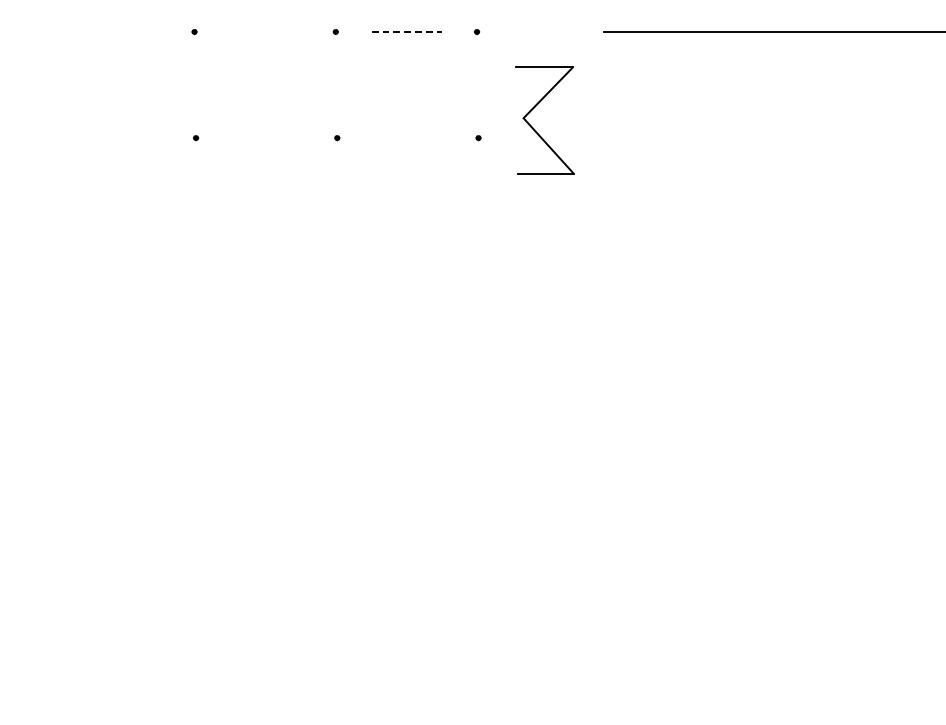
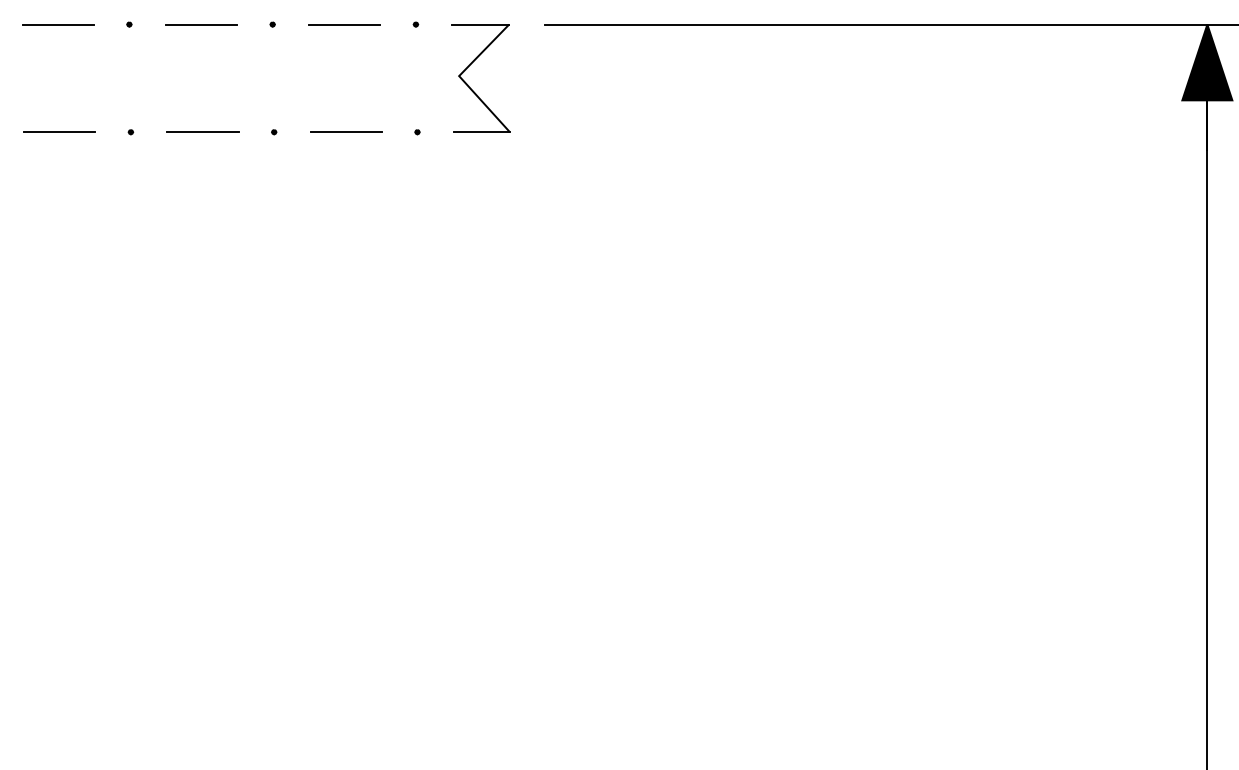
line: (123, 31) -> (57, 24), added
line: (265, 31) -> (201, 24), added
line: (406, 31) -> (344, 24), dashed -> solid
part: (532, 126) -> (468, 84), moved
line: (125, 138) -> (59, 132), added
line: (266, 138) -> (202, 132), added
line: (407, 138) -> (345, 132), added

